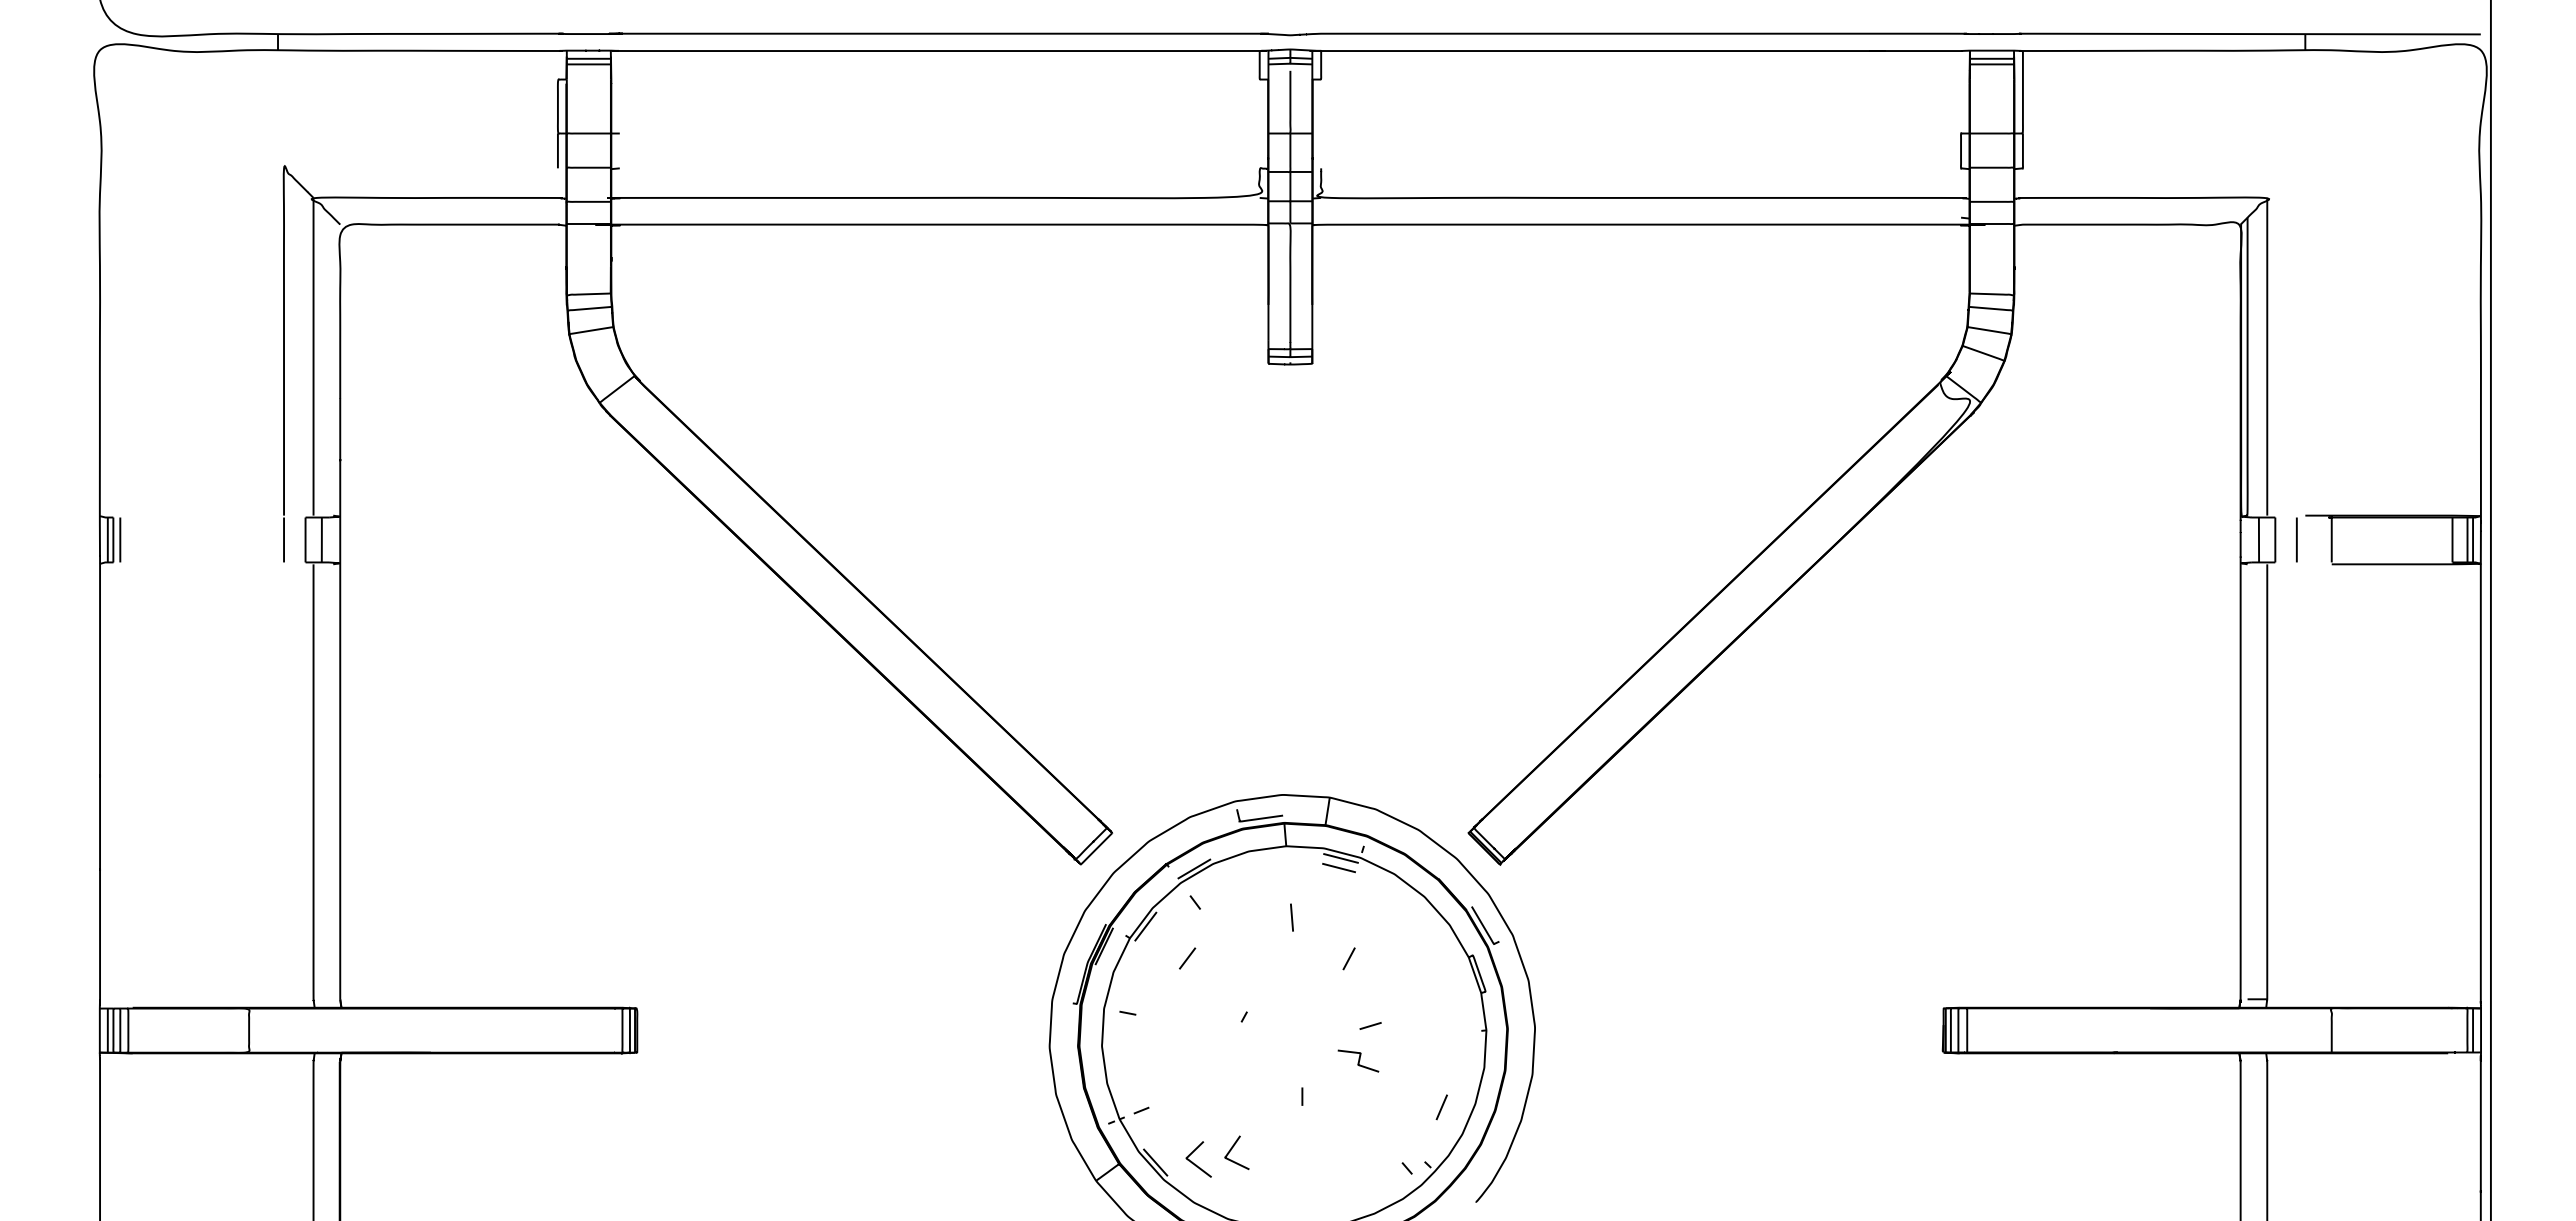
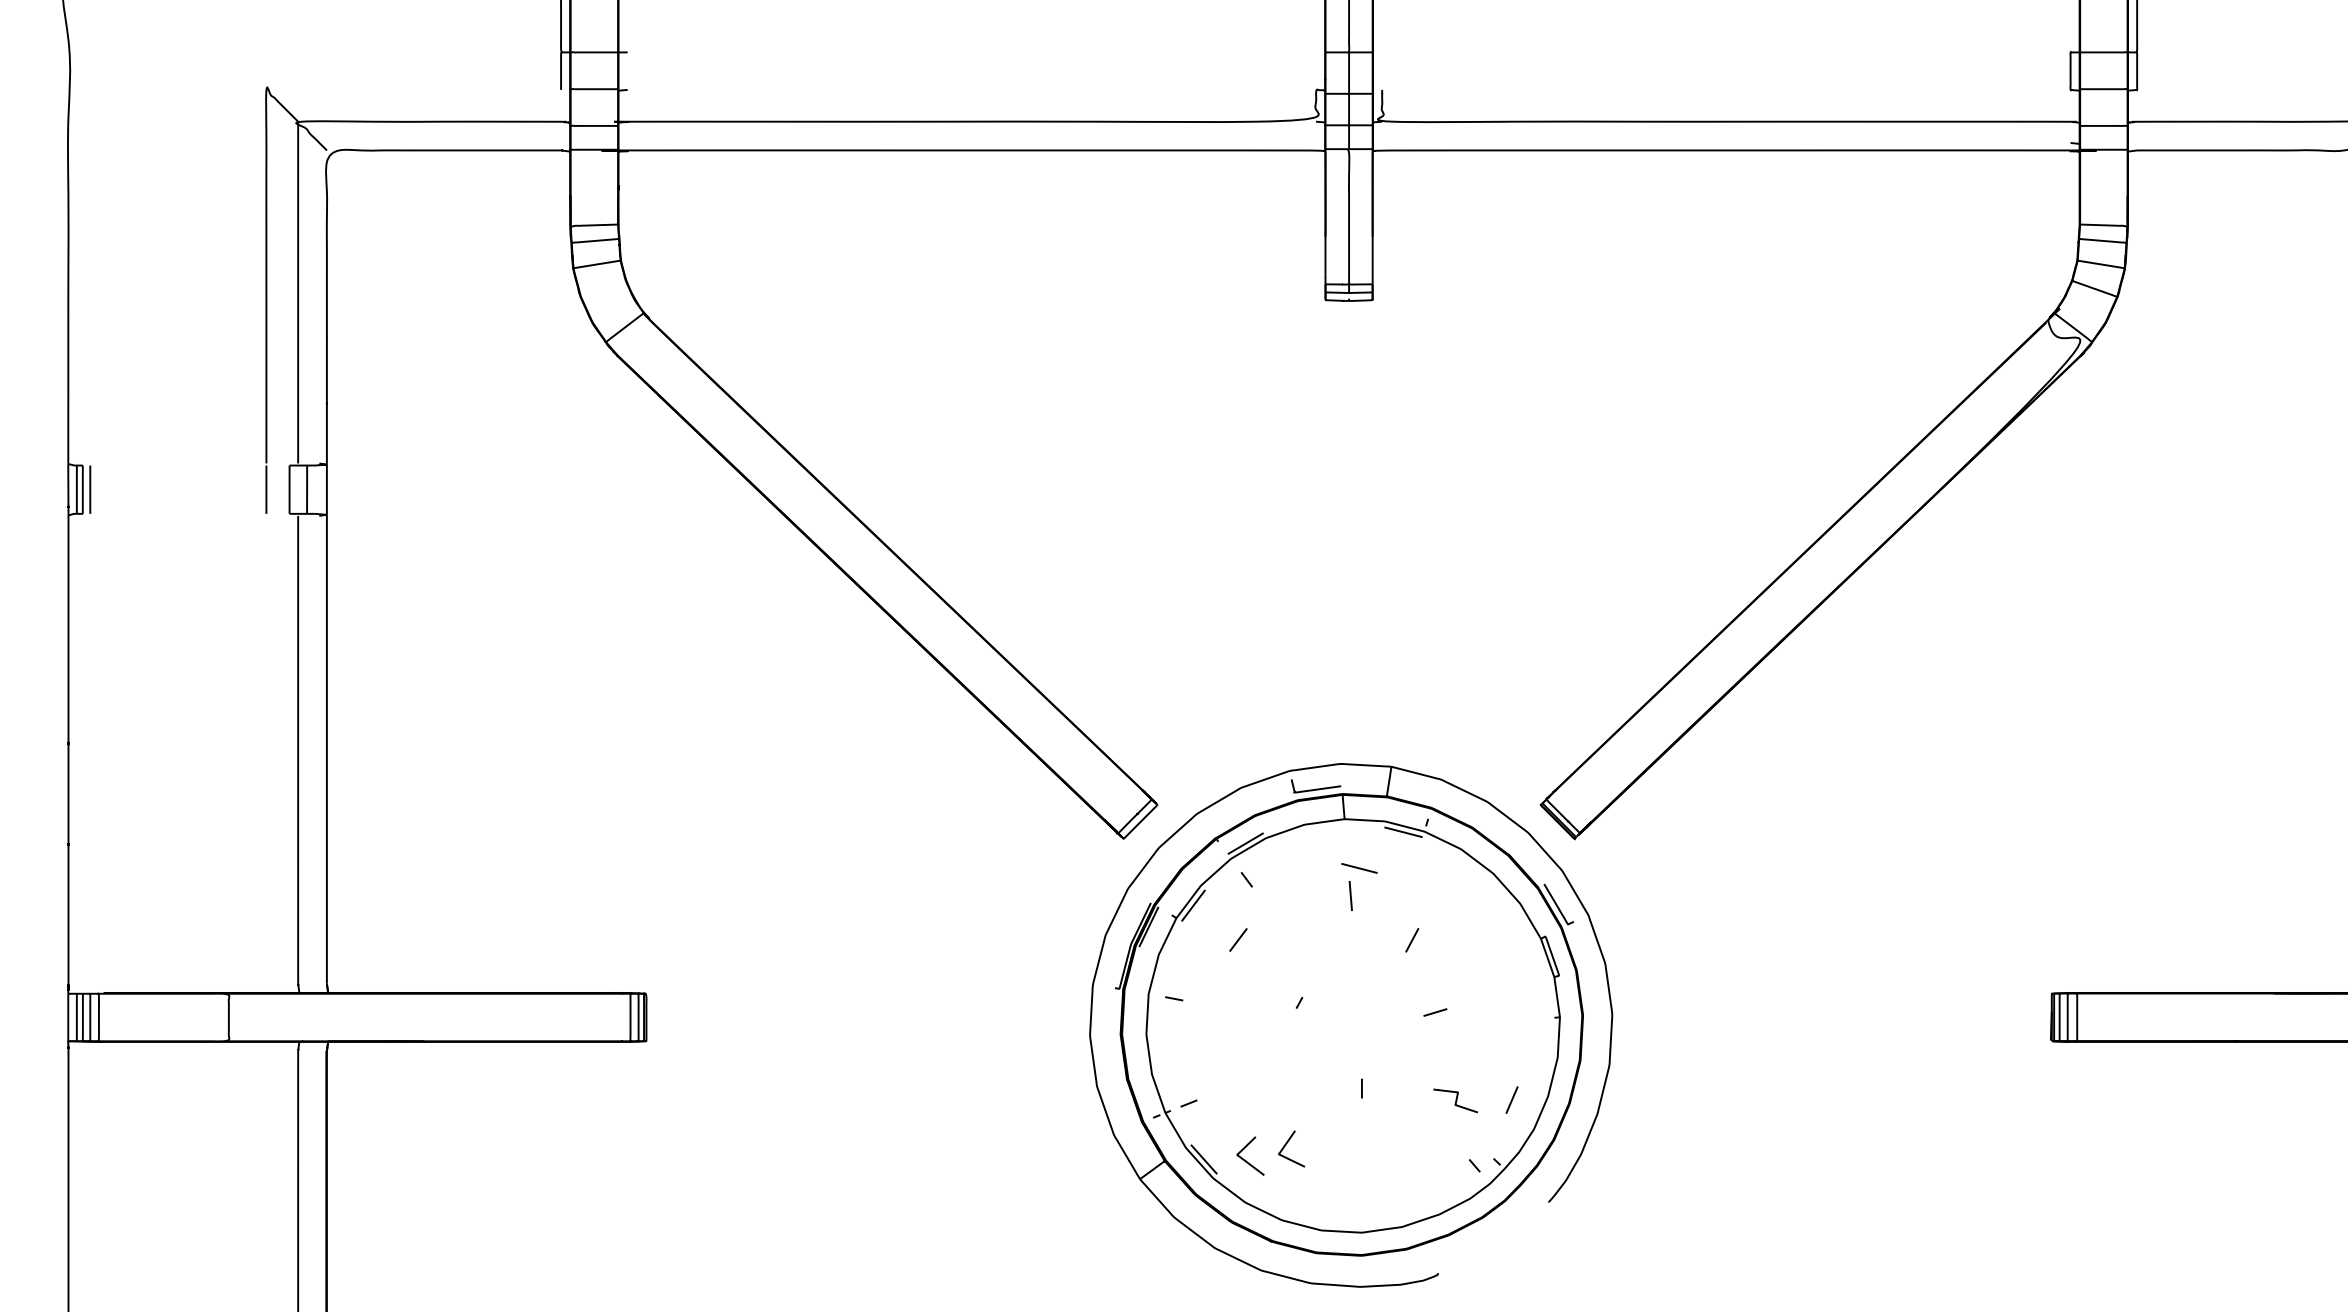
line: (1338, 868) -> (1358, 868), moved
curve: (1358, 1060) -> (1455, 1100), moved

